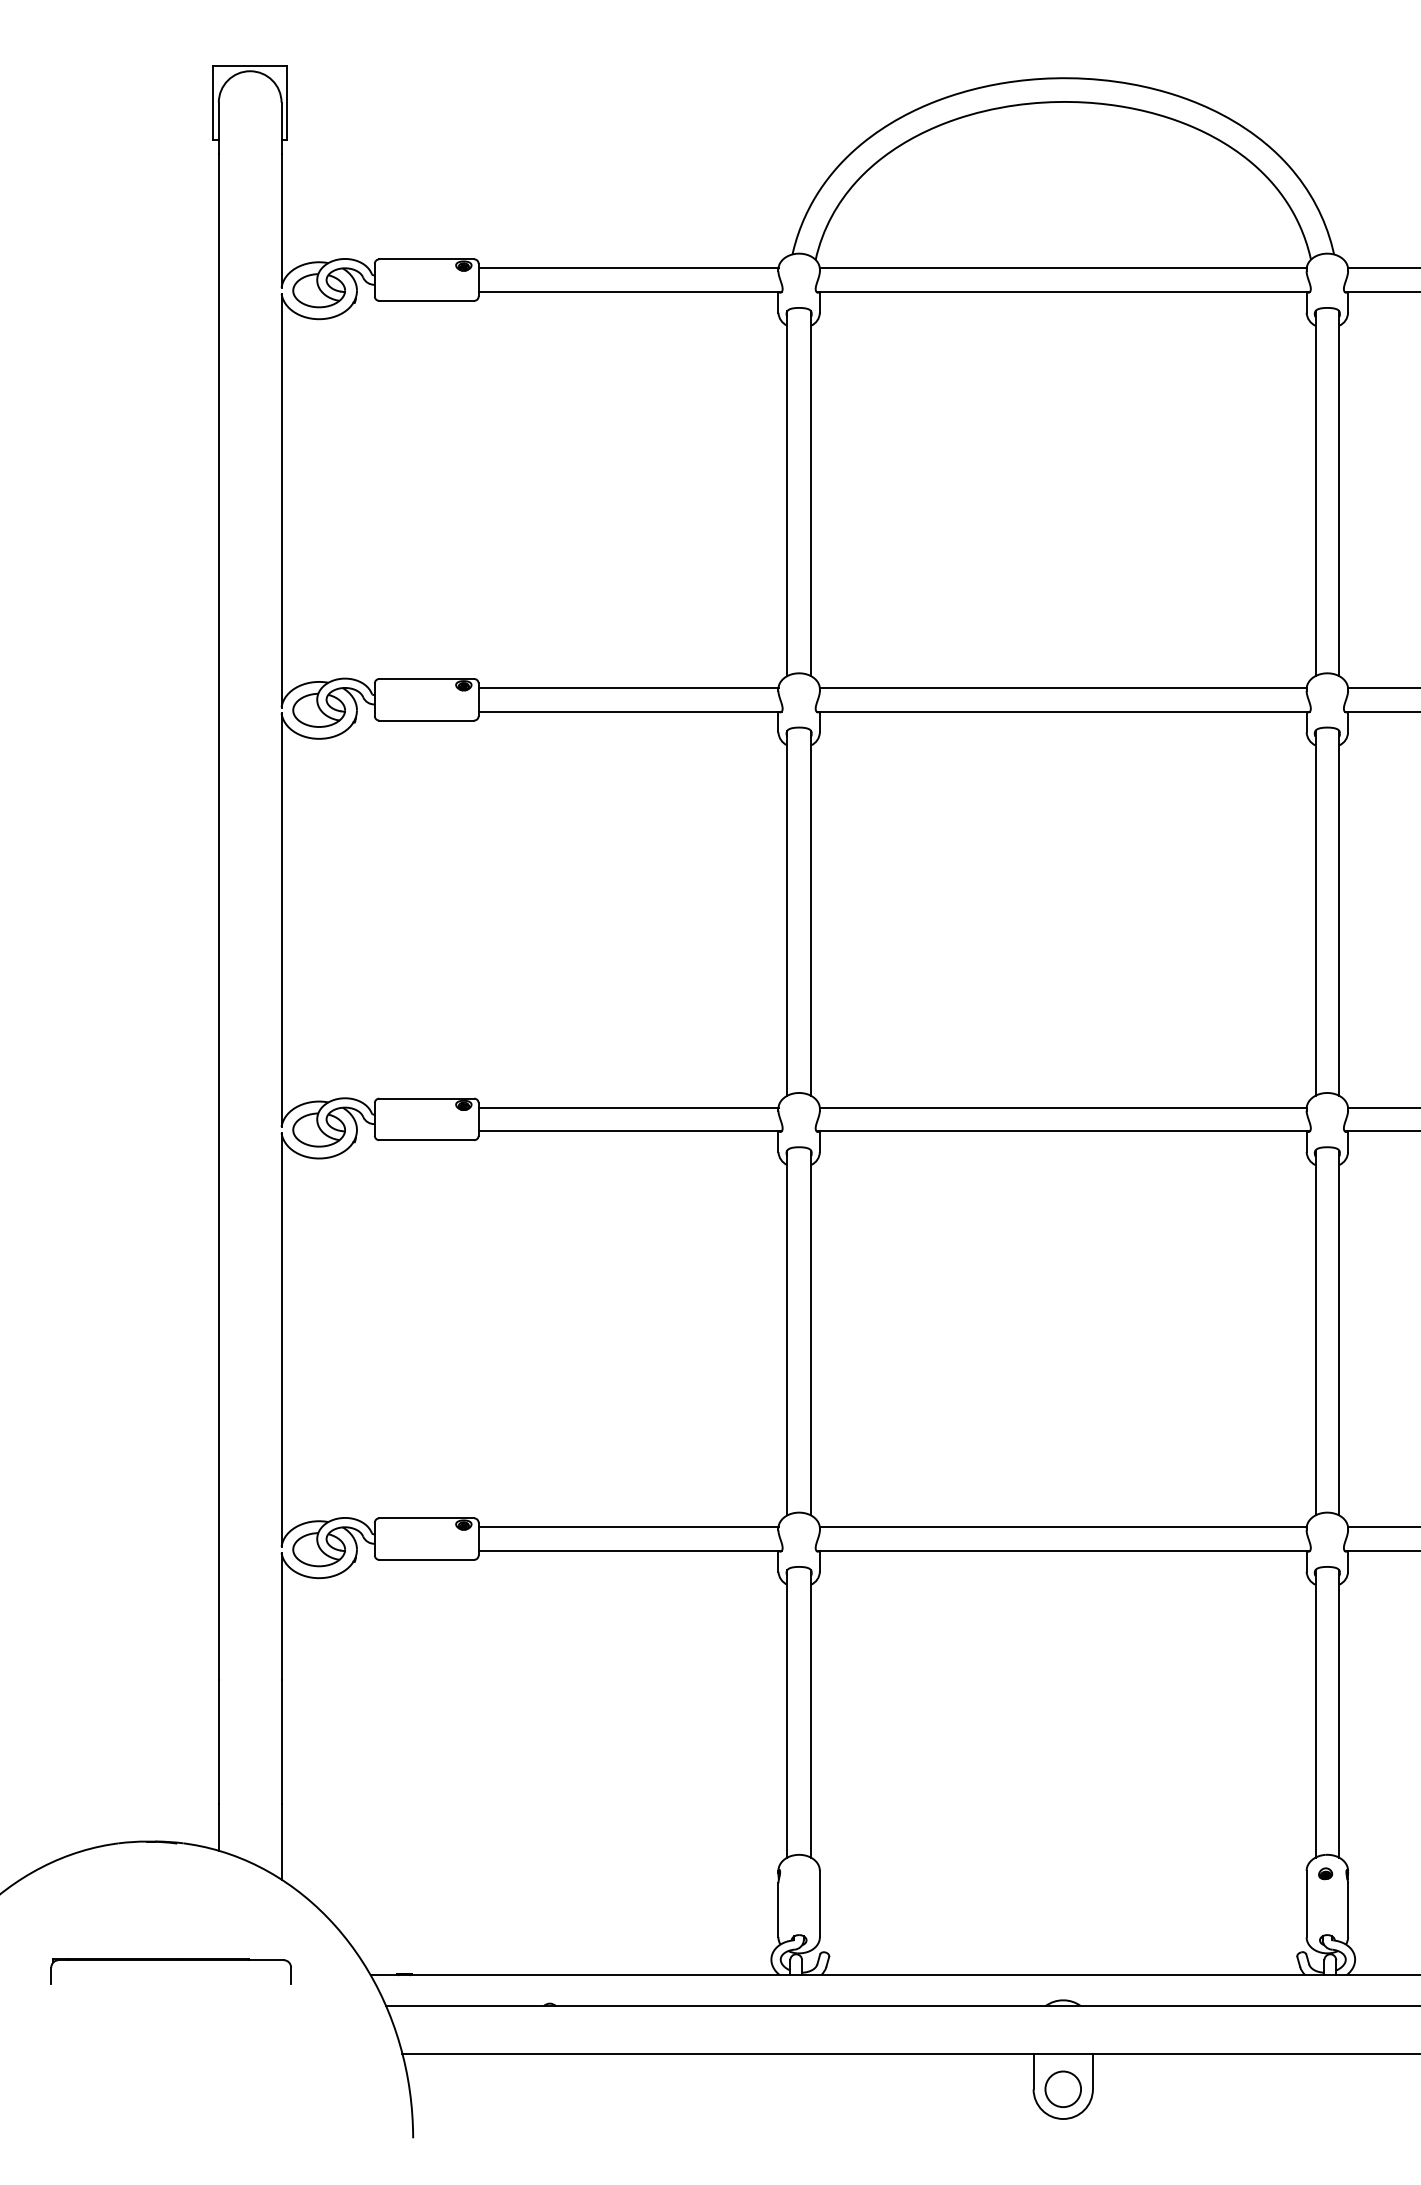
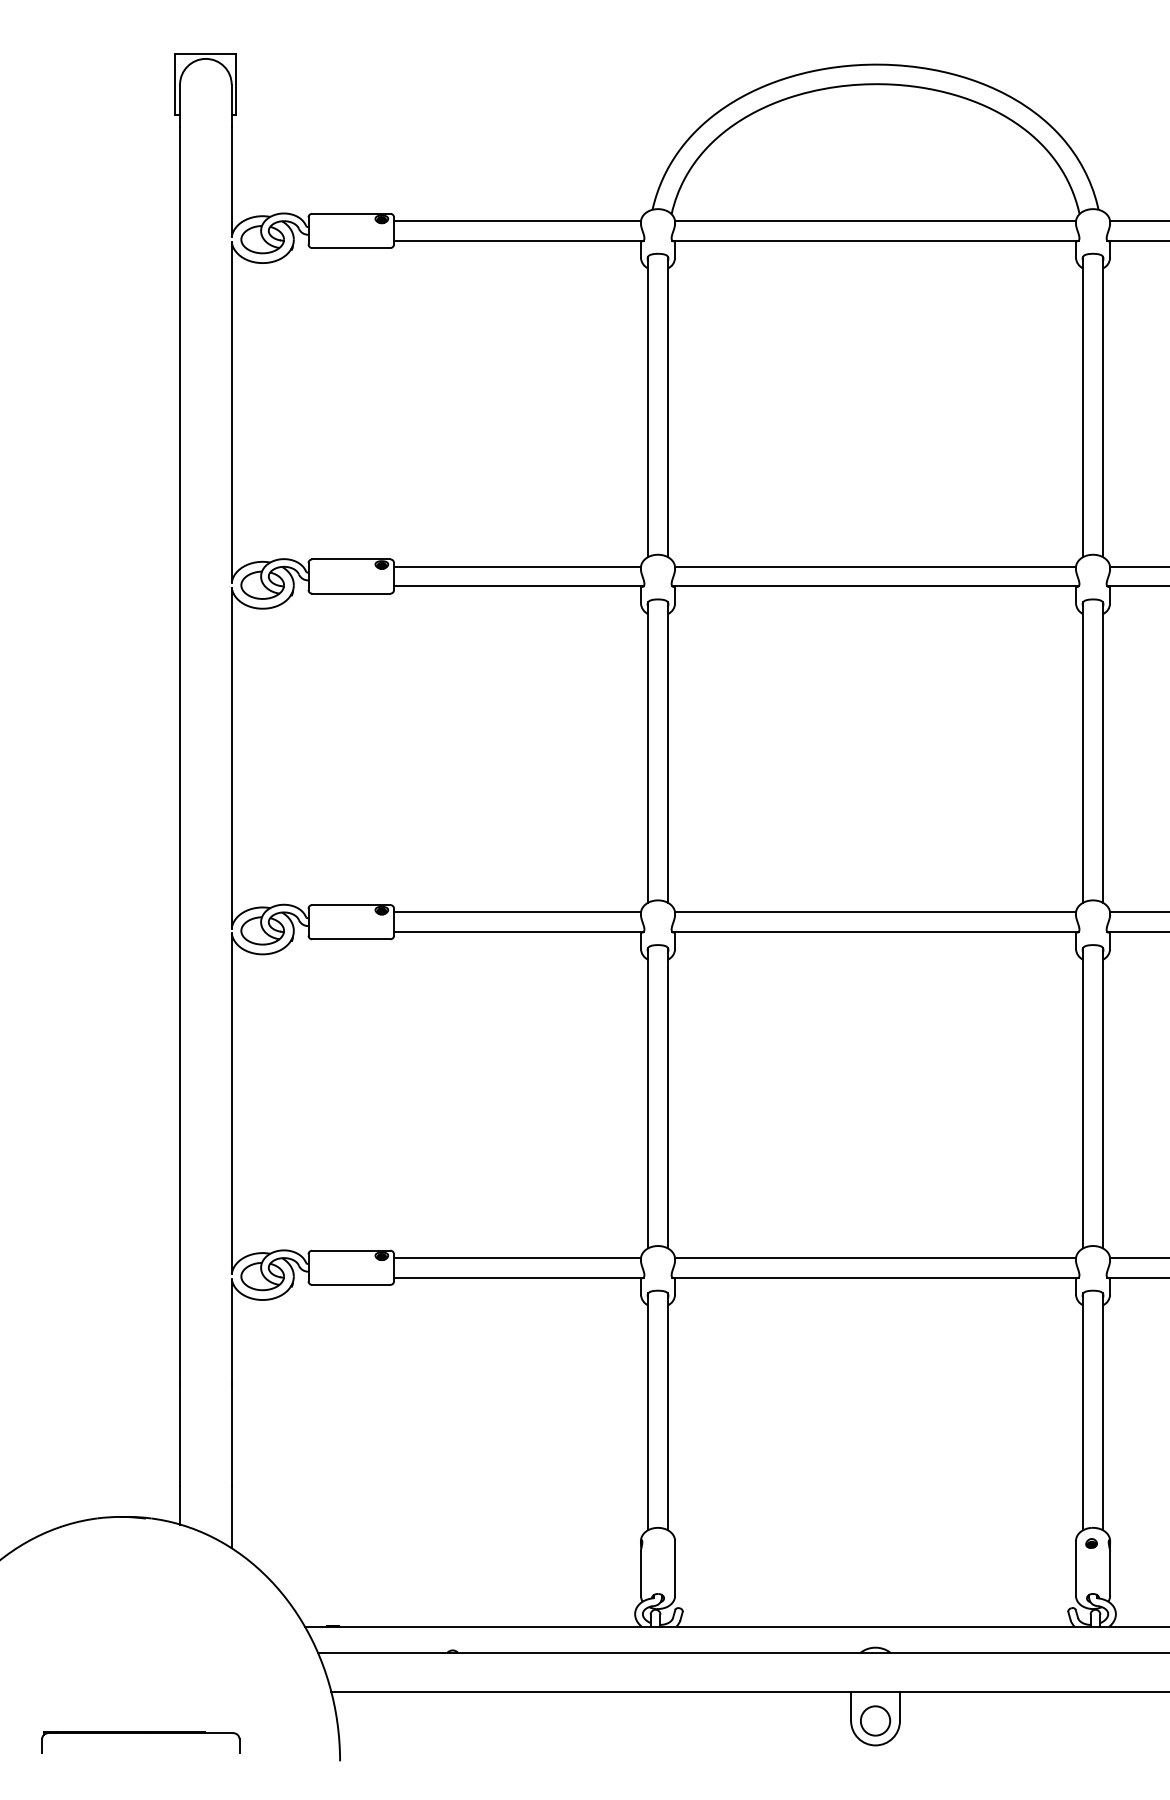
part: (170, 1960) -> (140, 1733), moved

